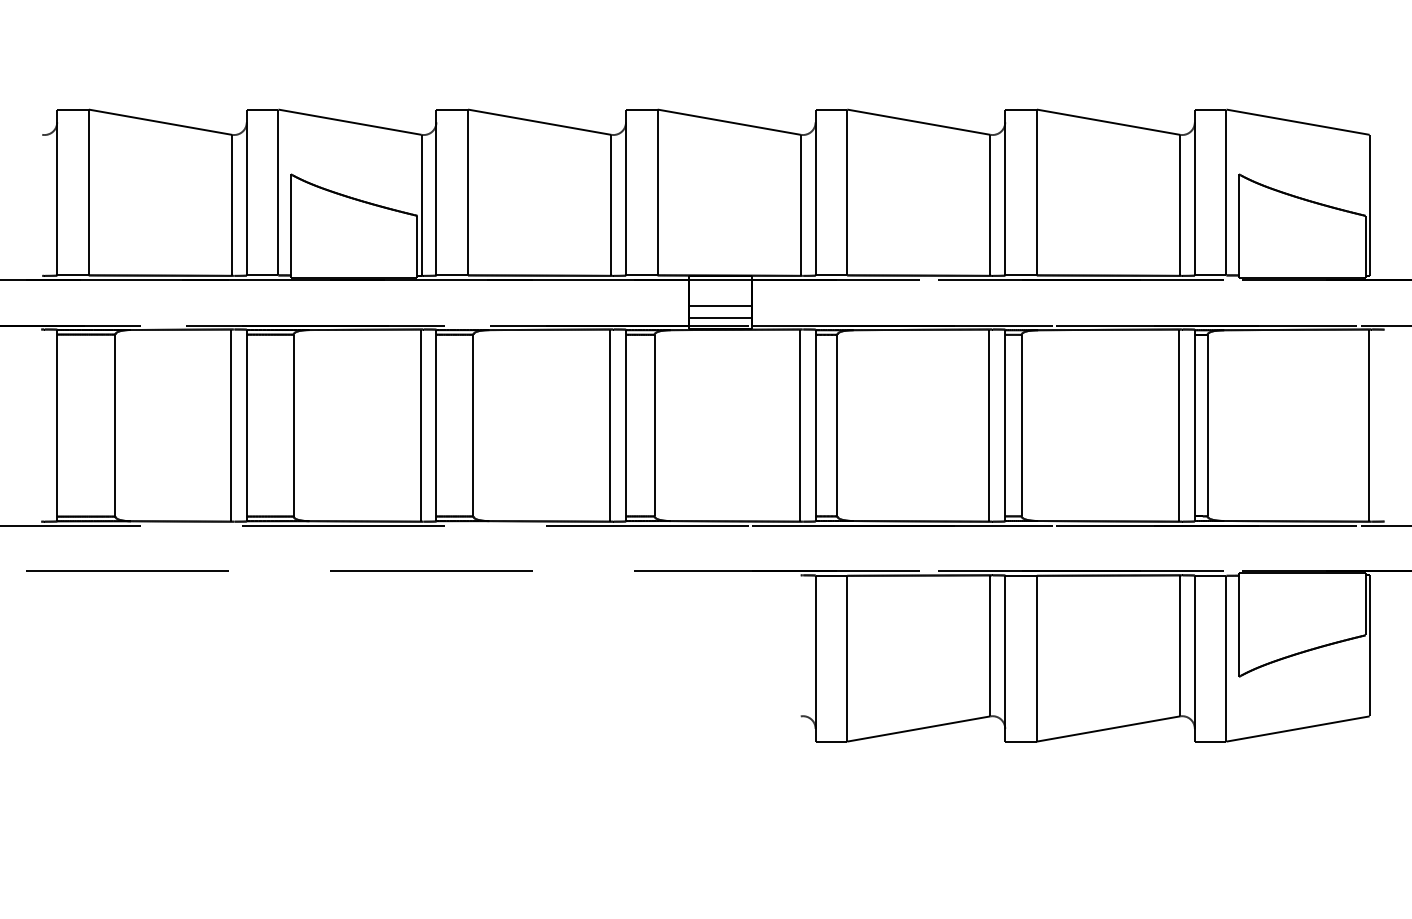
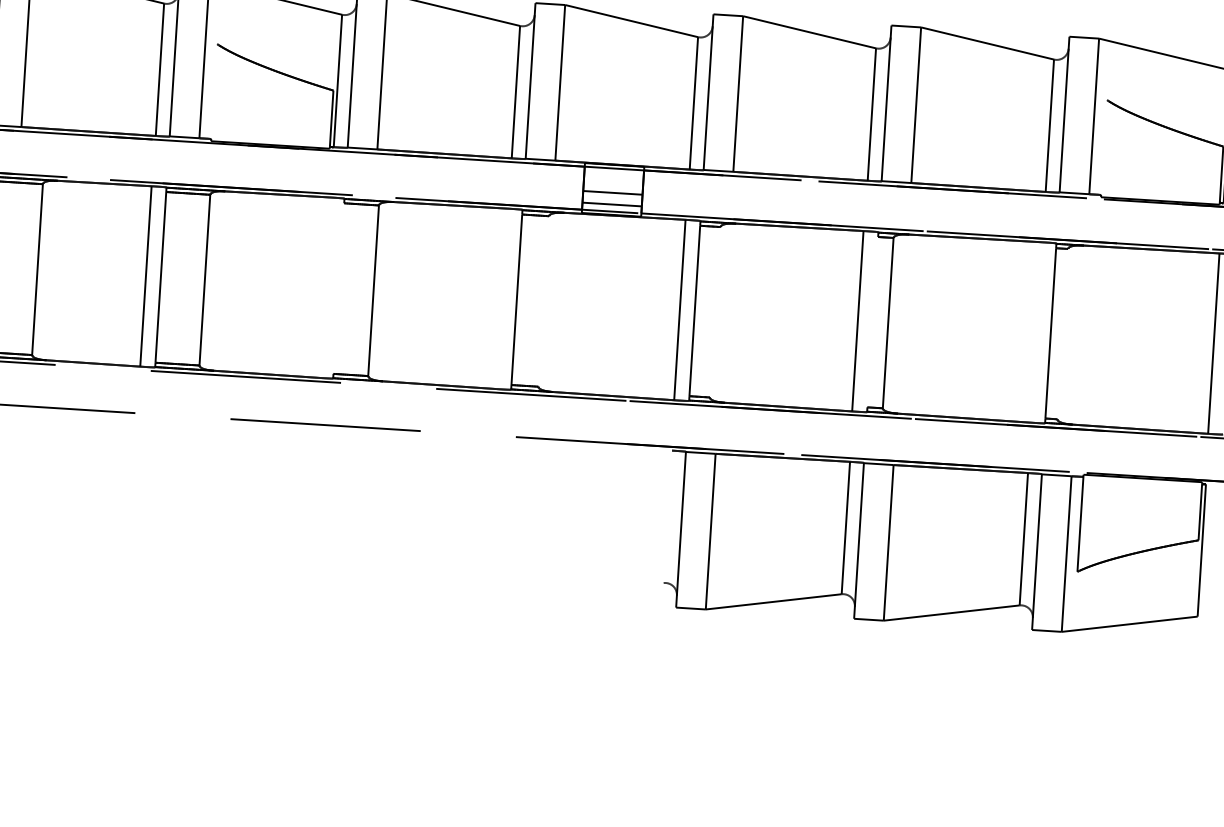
line: (291, 224) -> (214, 91), removed
line: (1239, 224) -> (1104, 147), removed
line: (420, 425) -> (323, 287), removed
line: (436, 425) -> (338, 288), removed
line: (610, 425) -> (502, 298), removed
line: (654, 425) -> (543, 301), removed
line: (837, 425) -> (715, 312), removed
line: (1005, 425) -> (873, 322), removed
line: (1178, 425) -> (1035, 332), removed
line: (1207, 425) -> (1062, 334), removed

